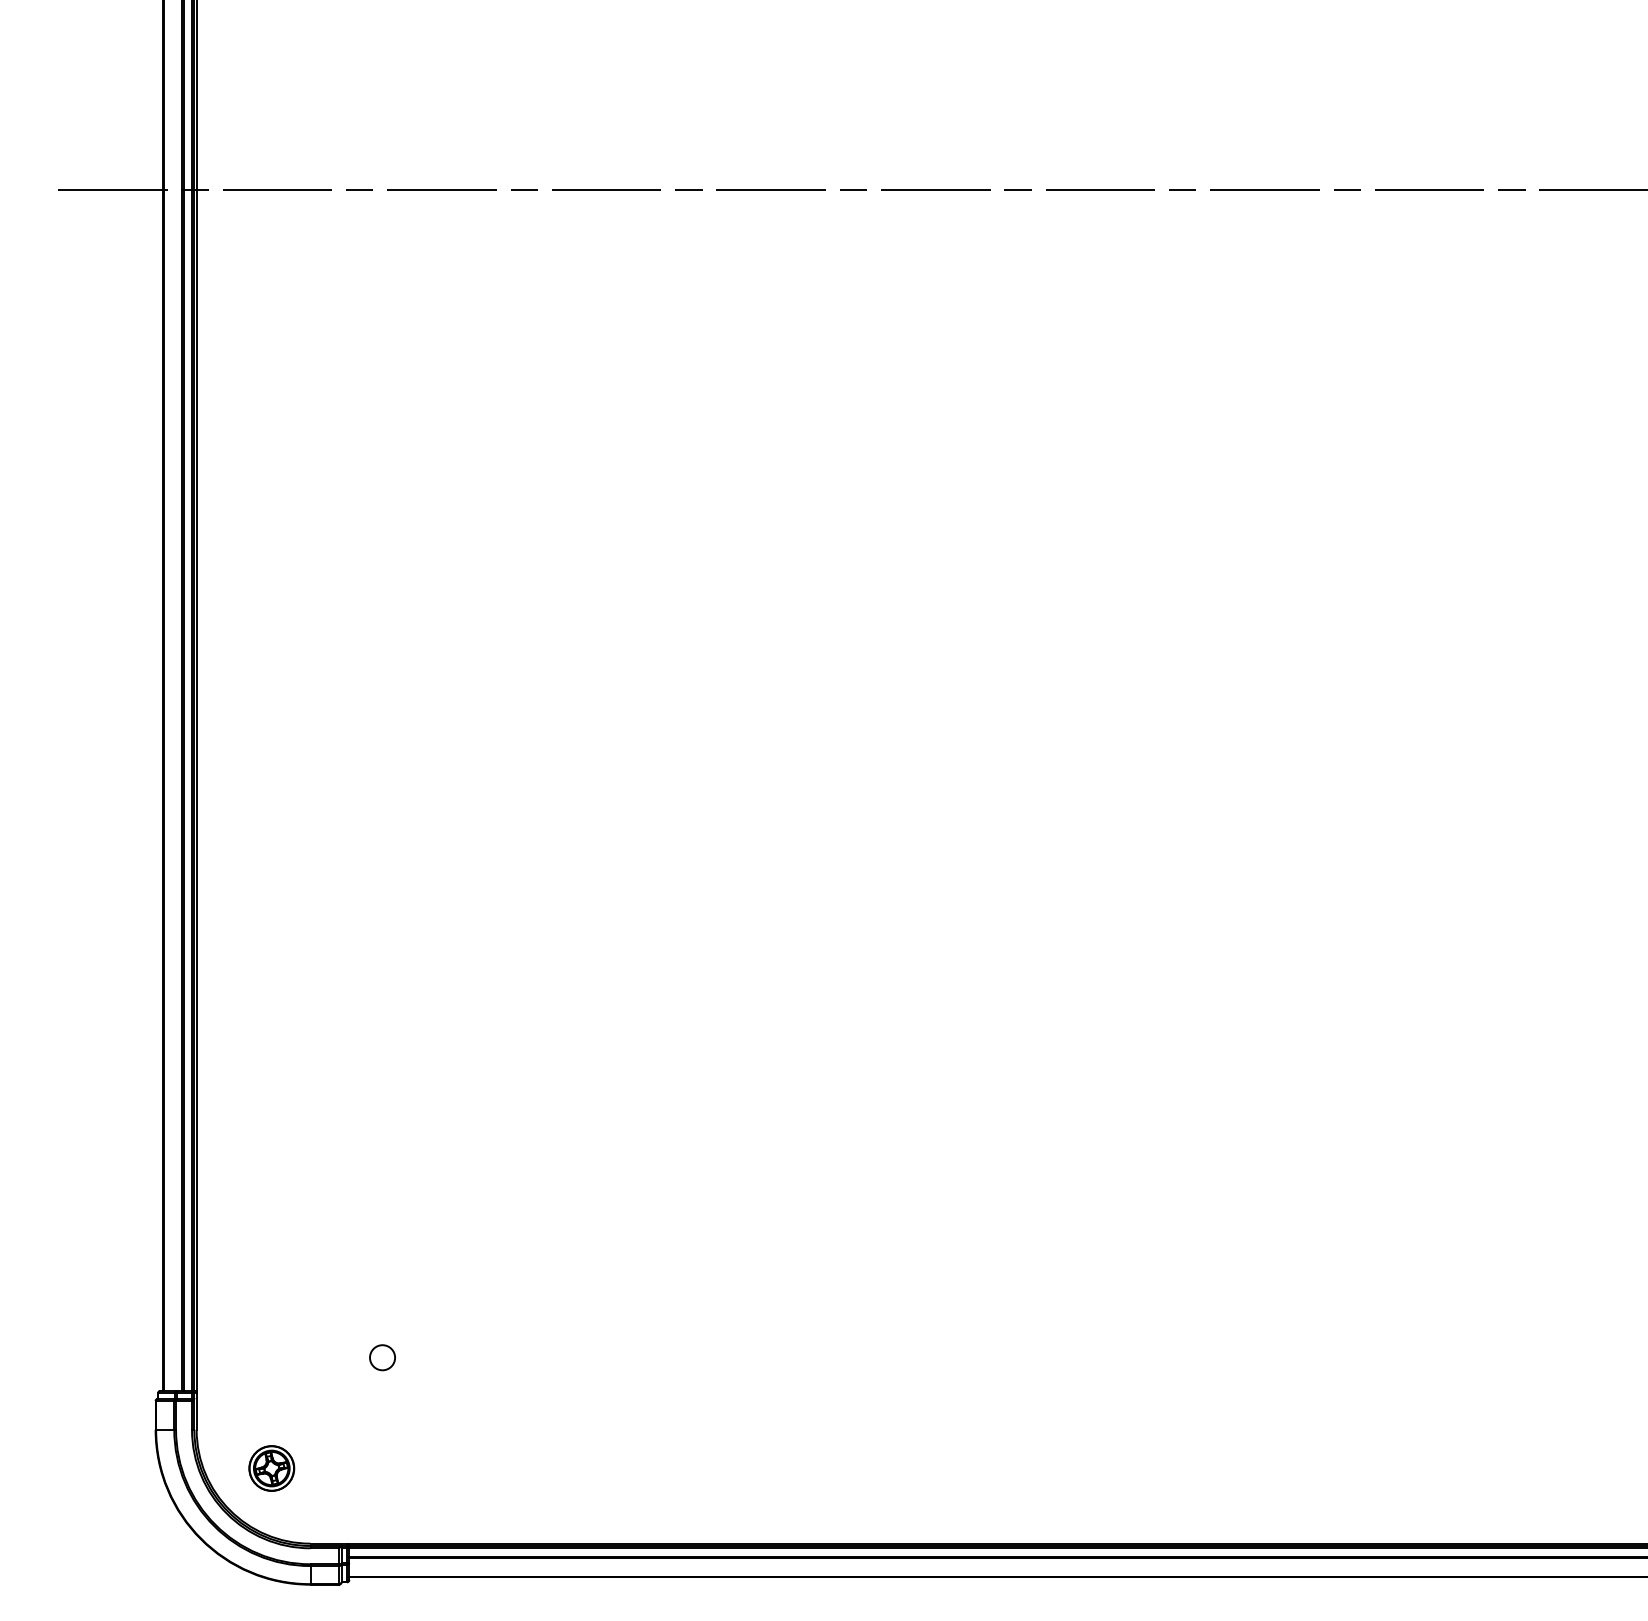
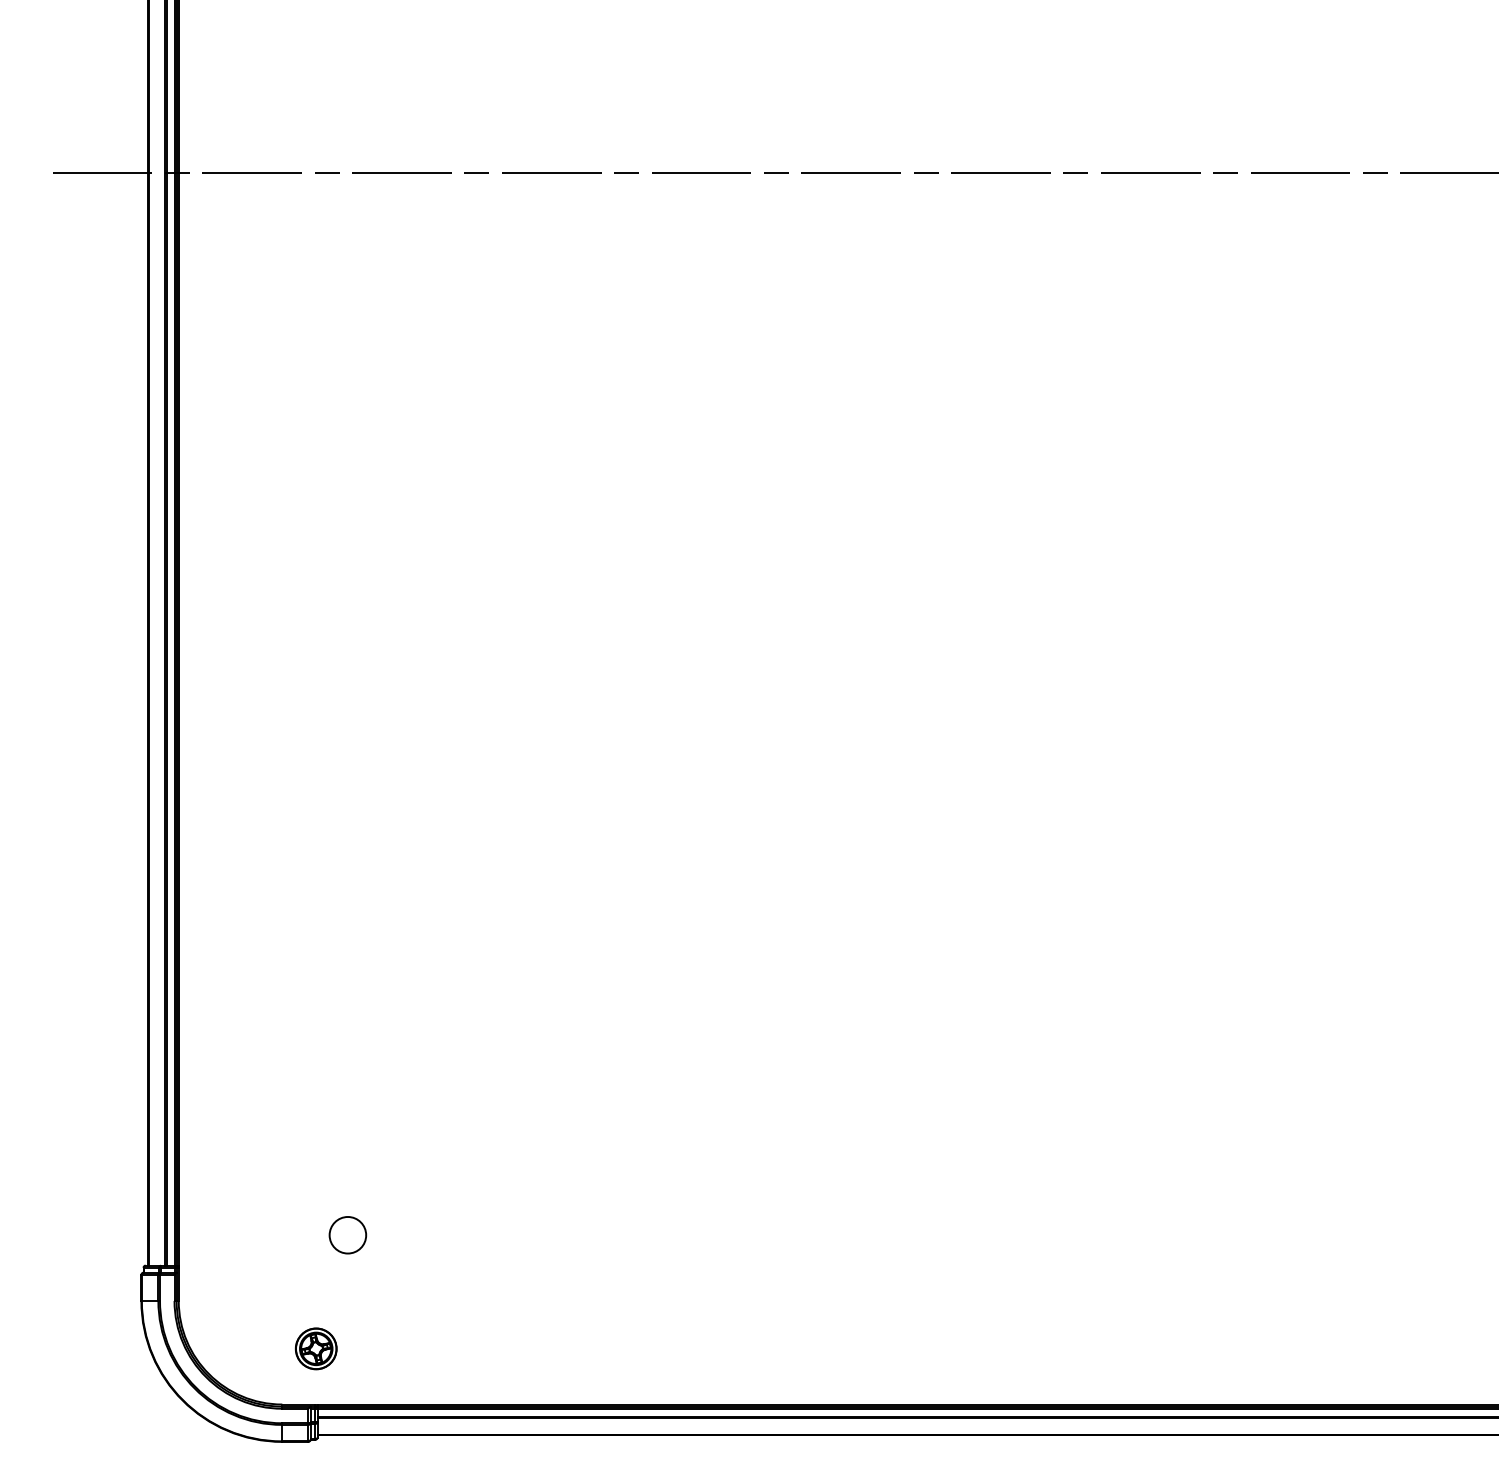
circle: (382, 1357) -> (347, 1235), size x1.6
part: (271, 1468) -> (315, 1348), moved

